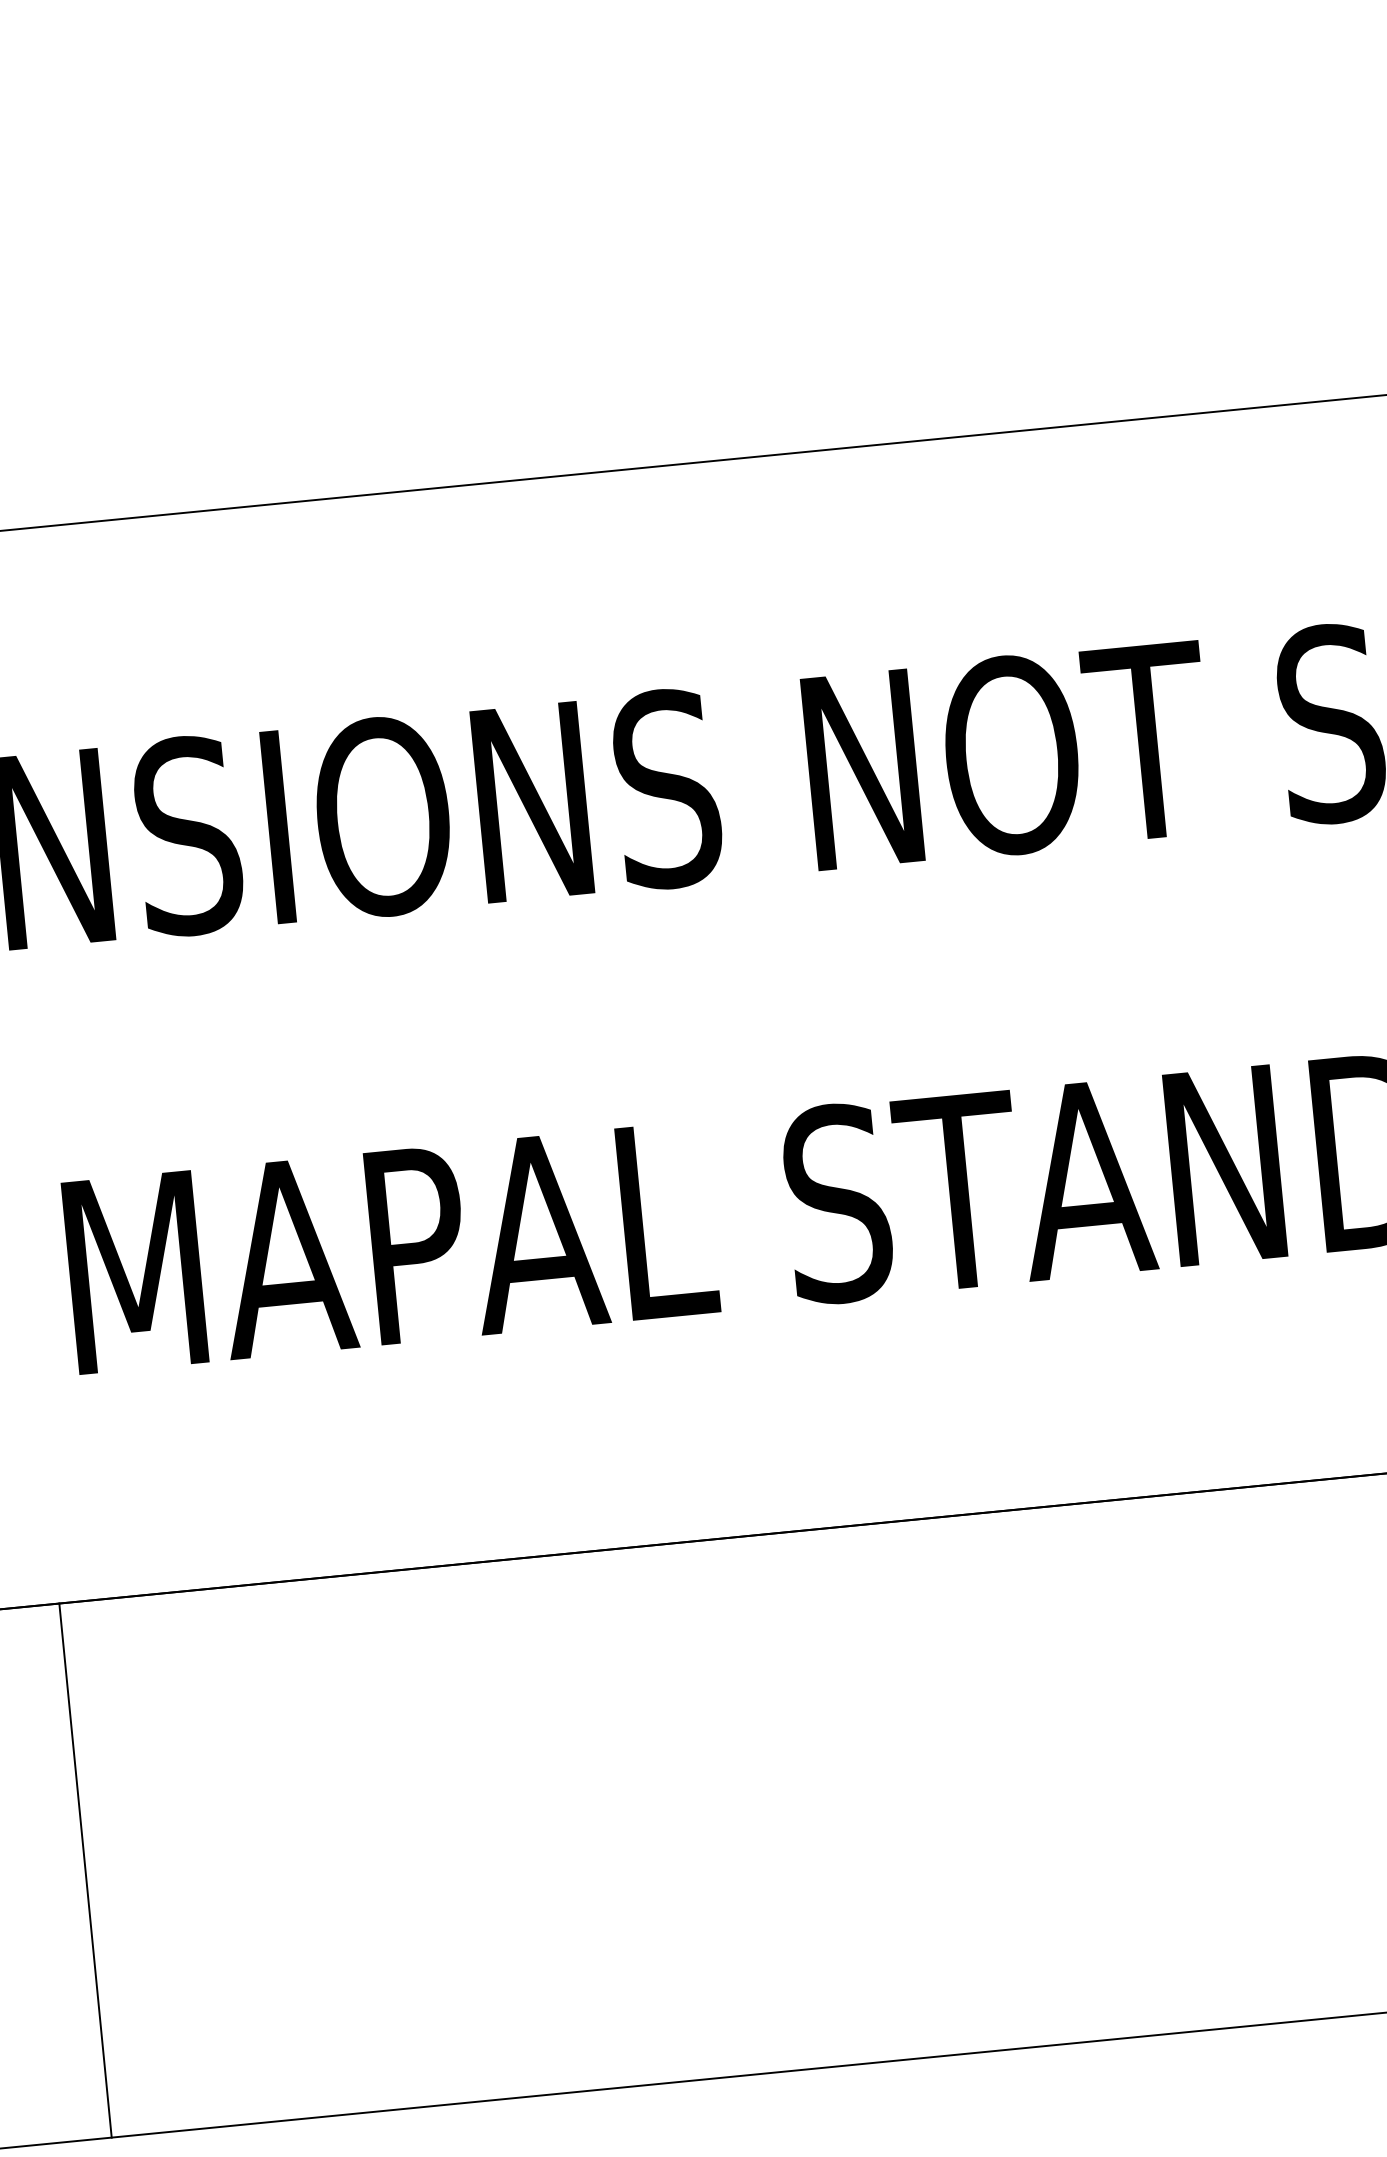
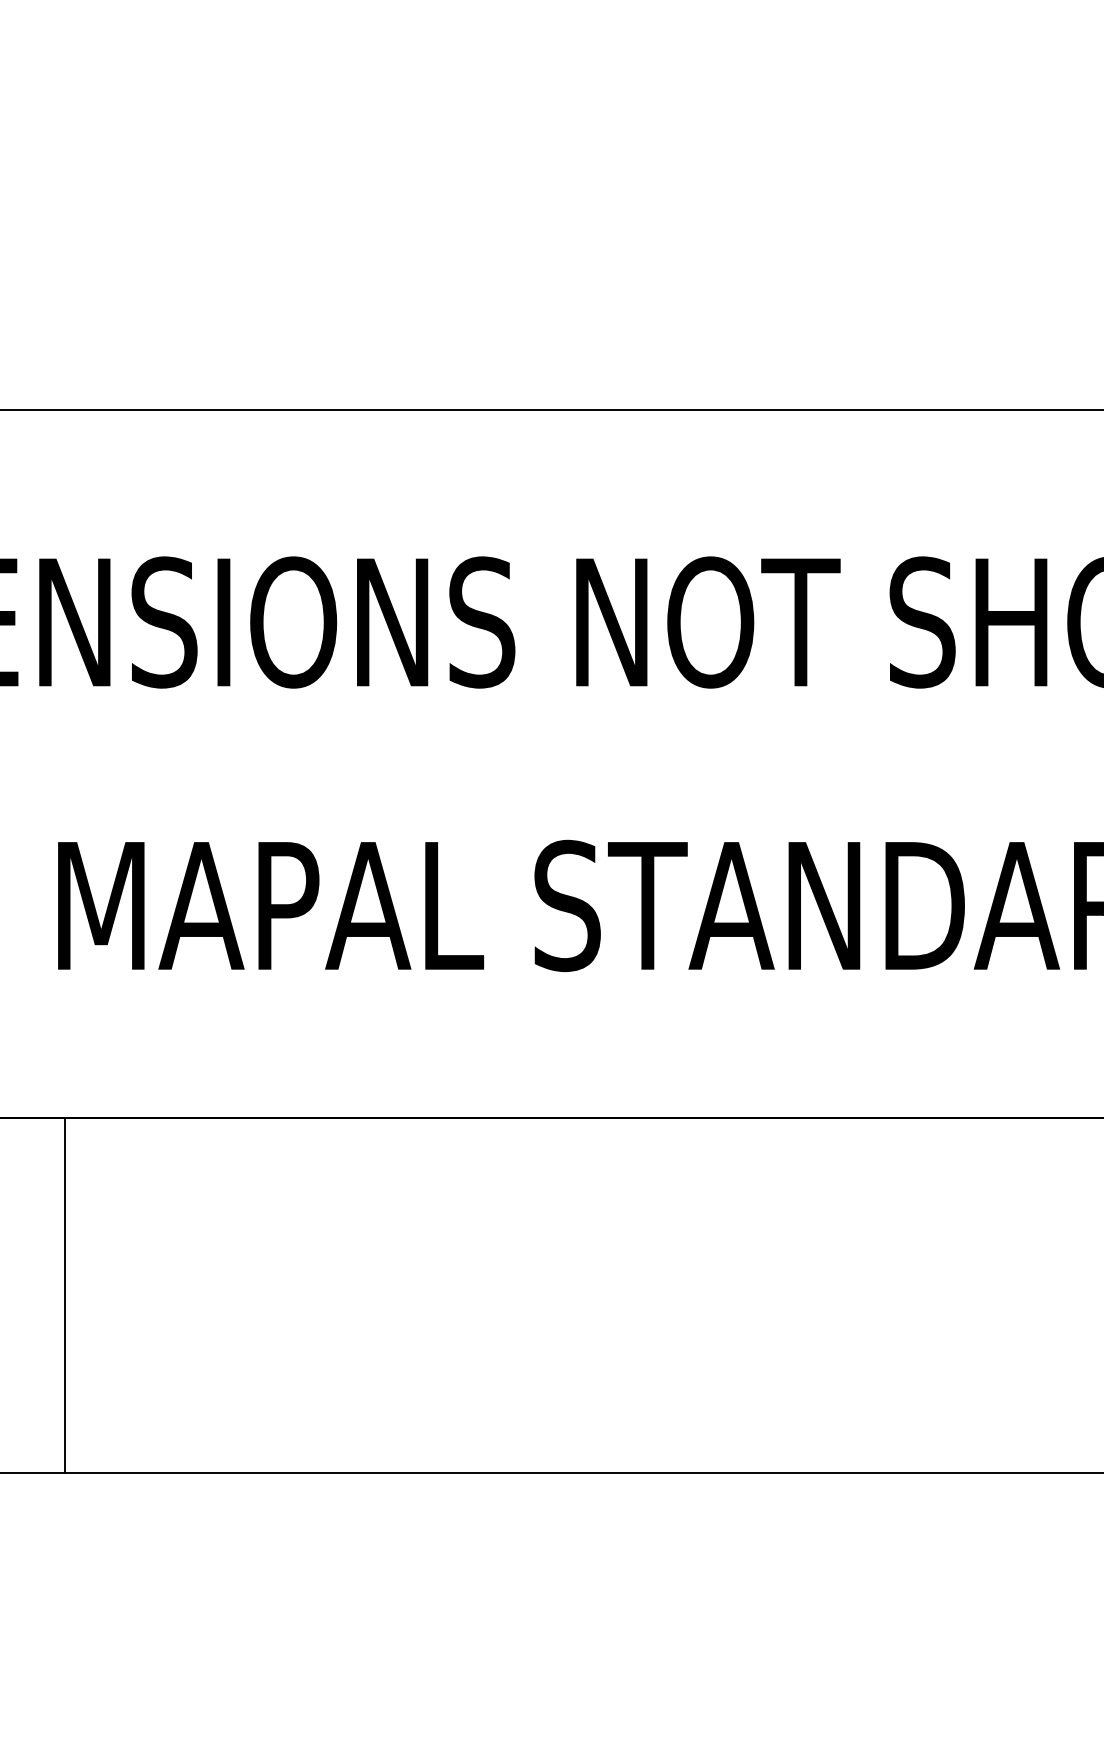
line: (86, 1870) -> (65, 1295), moved

